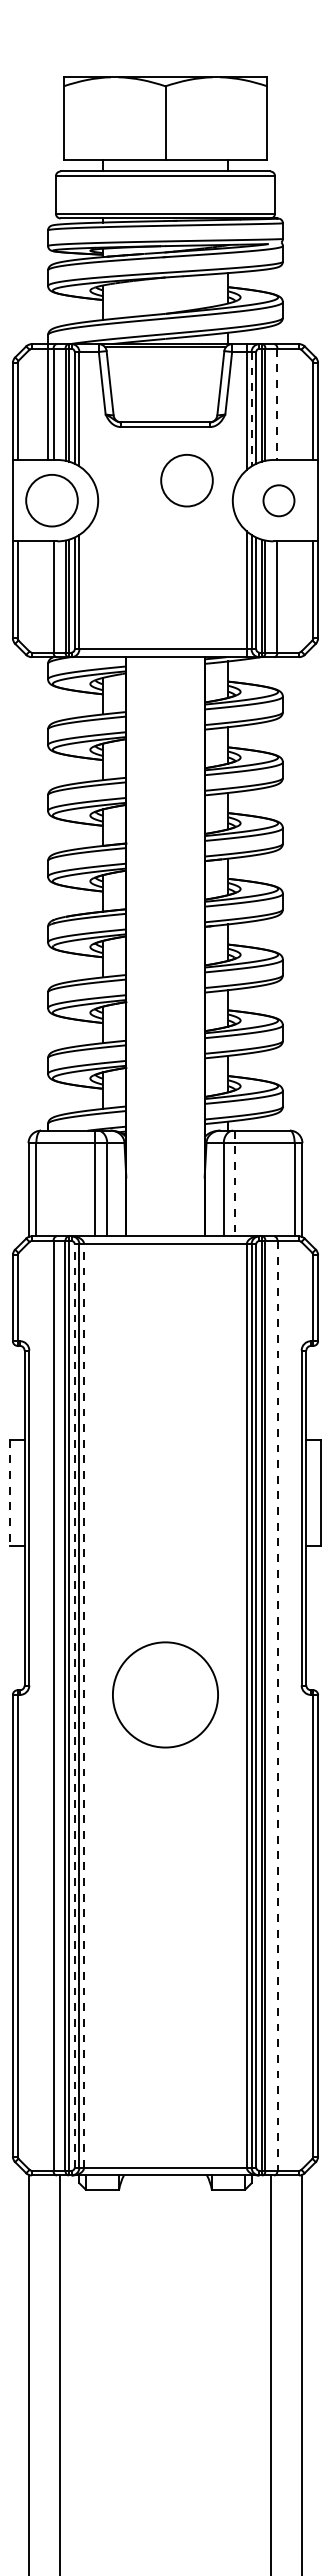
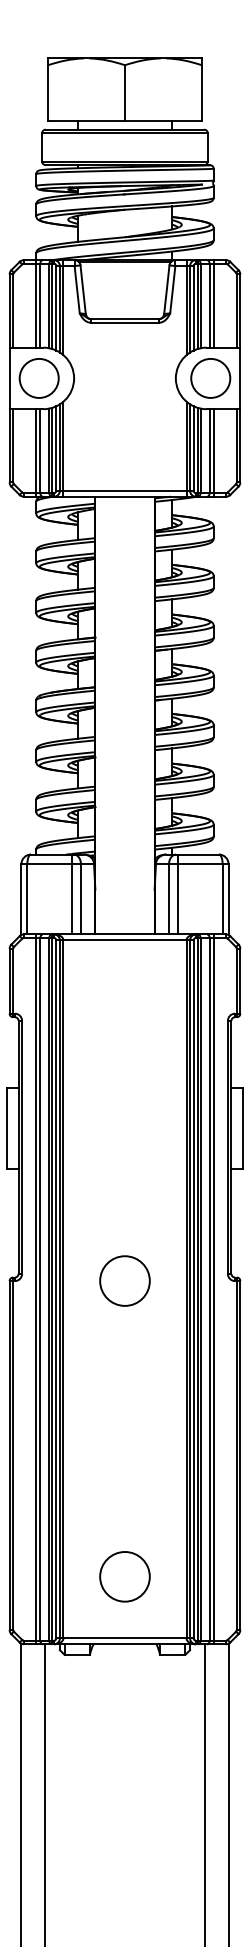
line: (283, 401) -> (214, 303), added
line: (277, 404) -> (209, 305), dashed -> solid
line: (84, 406) -> (63, 307), added
line: (251, 409) -> (189, 309), dashed -> solid
circle: (186, 480) -> (140, 363), removed
circle: (278, 500) -> (210, 378), size x1.67
line: (84, 594) -> (63, 449), added
line: (47, 599) -> (35, 453), added
line: (283, 599) -> (214, 453), added
line: (235, 1183) -> (177, 894), dashed -> solid
line: (9, 1493) -> (7, 1128), dashed -> solid
circle: (165, 1694) -> (125, 1280), size x0.62
line: (47, 1705) -> (35, 1289), added
line: (74, 1705) -> (56, 1289), dashed -> solid
line: (84, 1705) -> (63, 1289), dashed -> solid
line: (277, 1705) -> (209, 1289), dashed -> solid
line: (282, 1705) -> (213, 1289), added
circle: (165, 2085) -> (125, 1576), added

